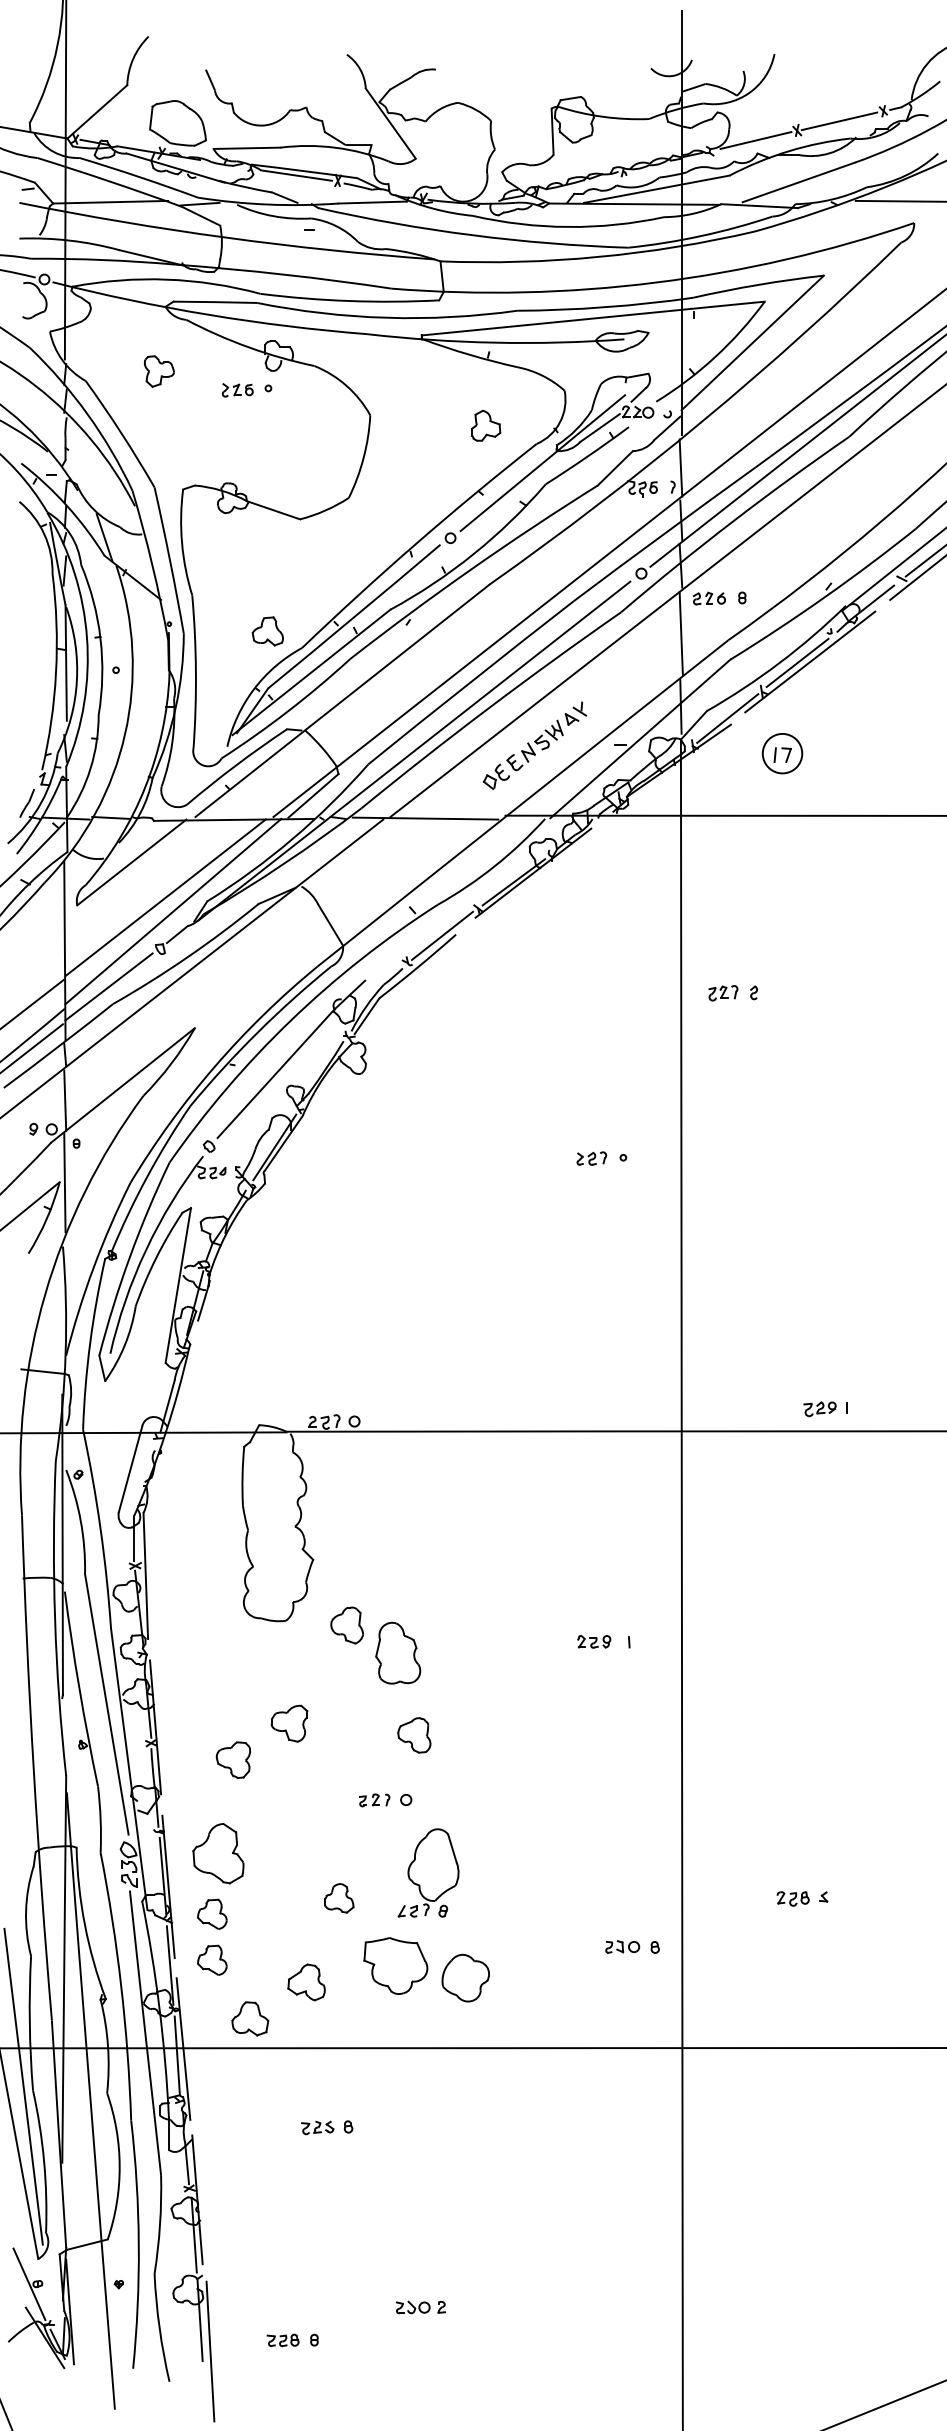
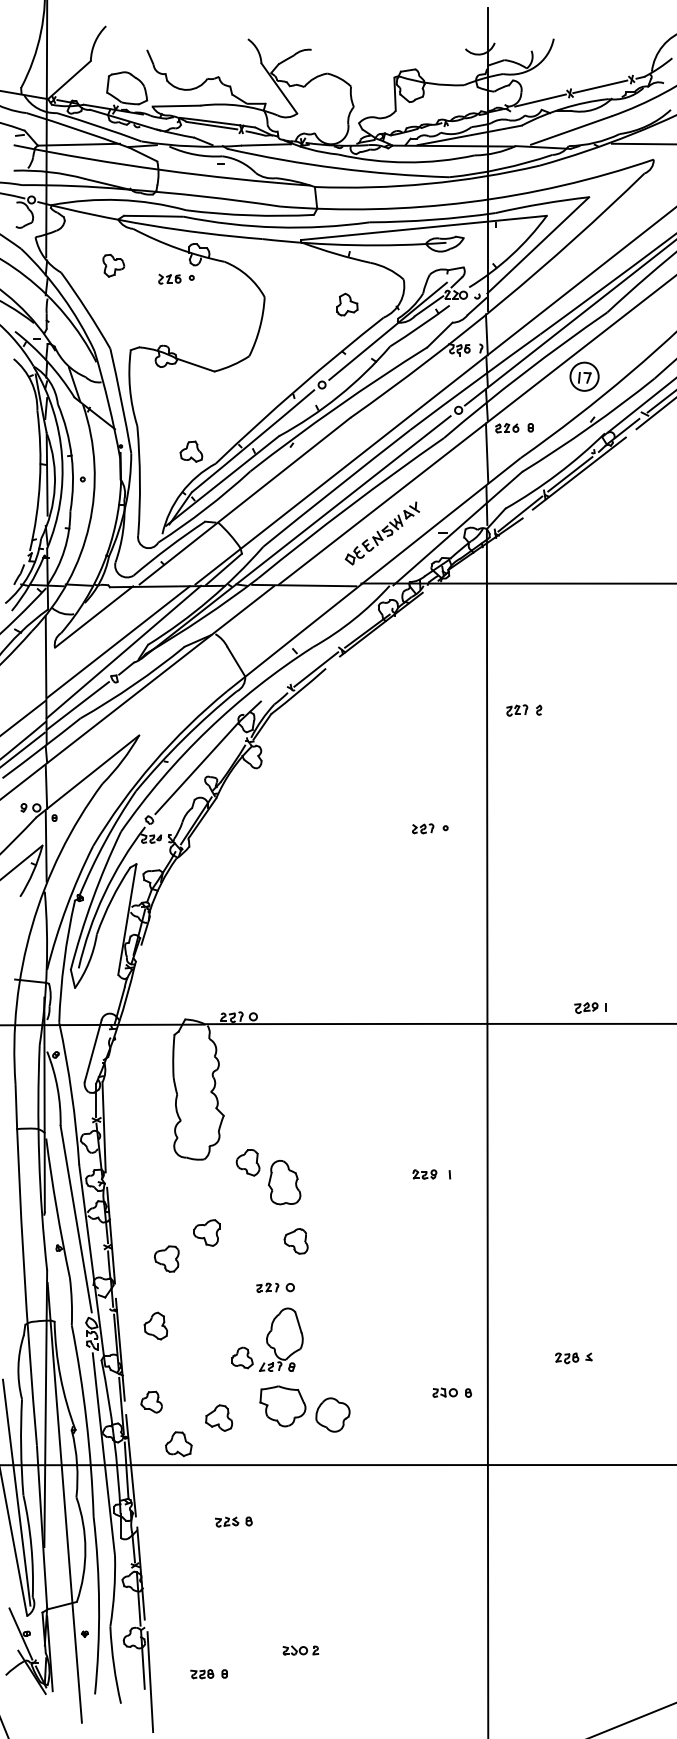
part: (782, 753) -> (584, 376), moved
part: (217, 1853) -> (155, 1325), size x0.62
part: (428, 1872) -> (281, 1339), moved
part: (212, 1913) -> (151, 1368), removed

